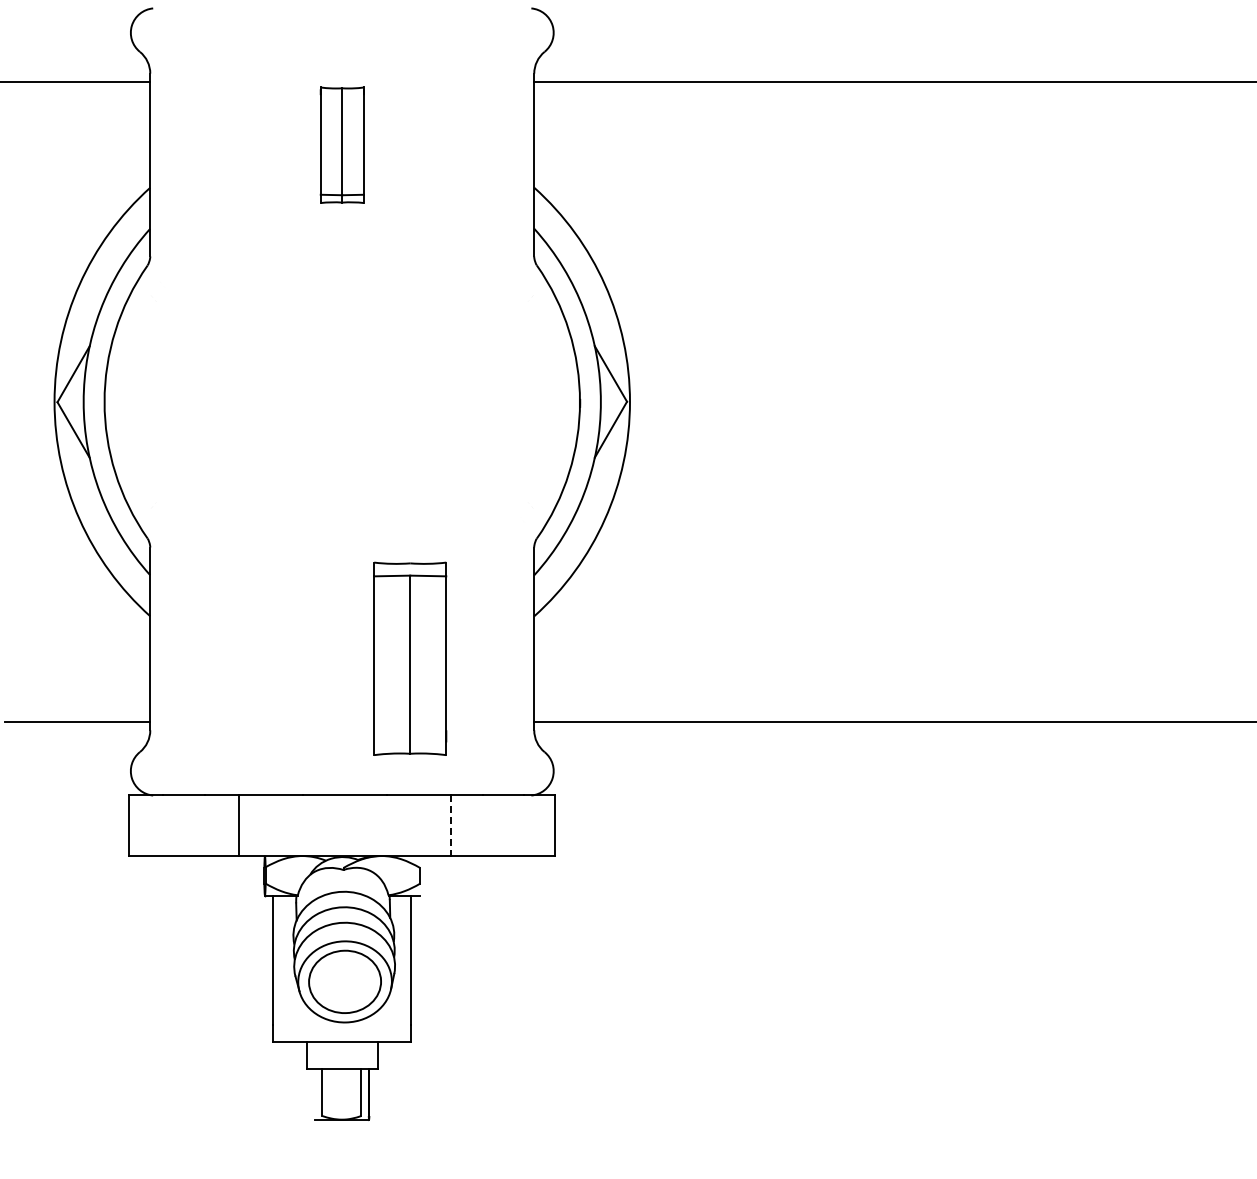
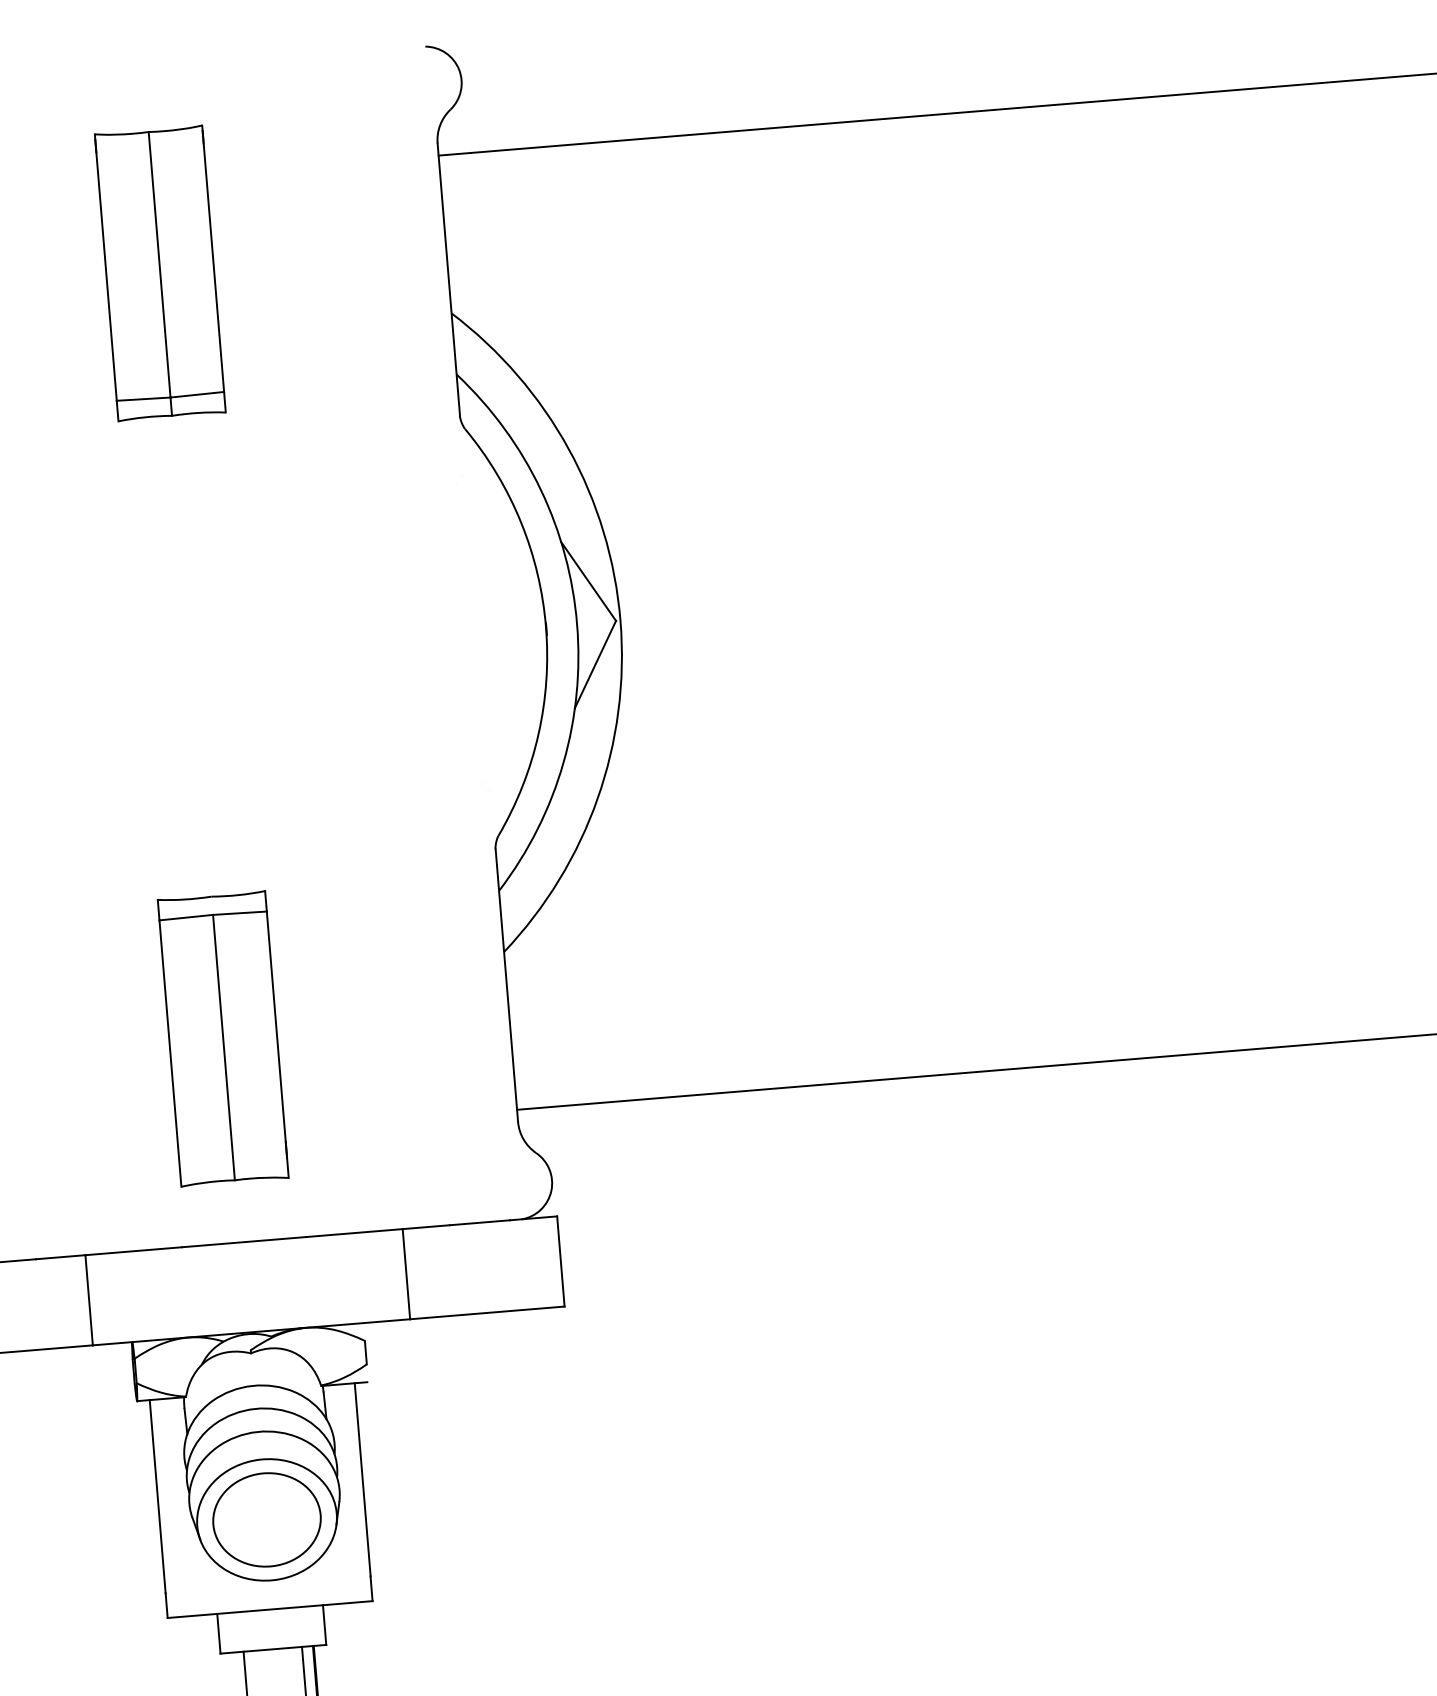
part: (342, 145) -> (160, 273), size x1.67
part: (410, 658) -> (223, 1038), moved
line: (451, 826) -> (406, 1275), dashed -> solid

